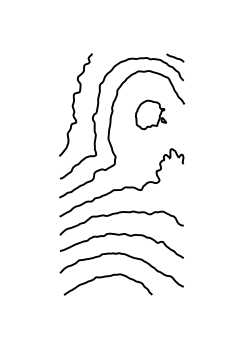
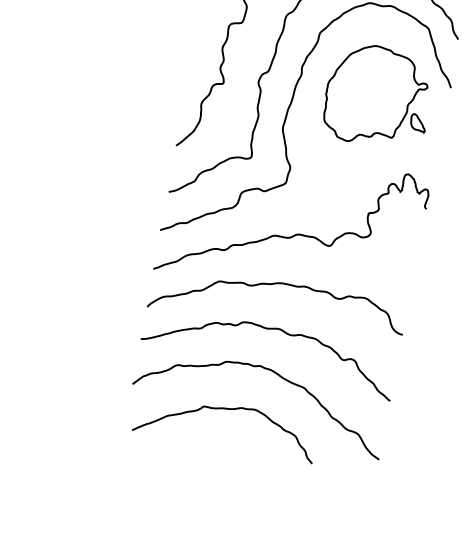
part: (150, 114) -> (377, 95), size x1.67

